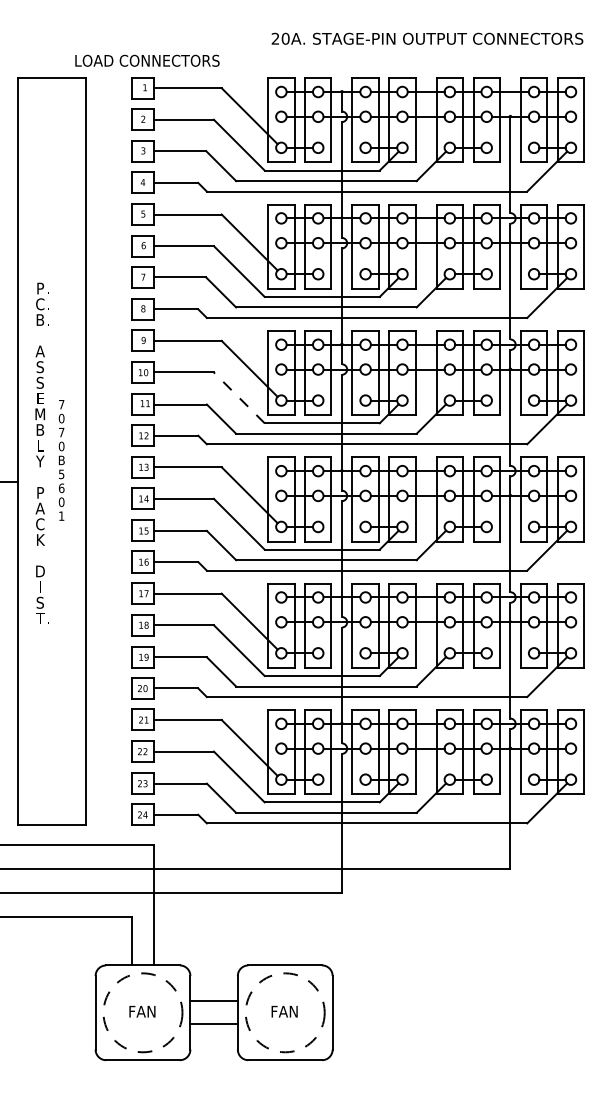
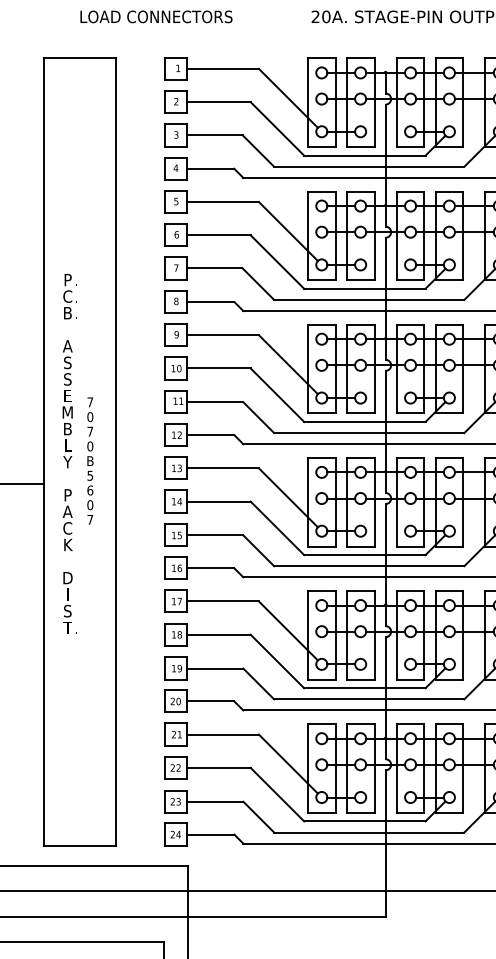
text: (147, 60) -> (156, 16), moved
line: (239, 397) -> (277, 394), dashed -> solid
text: (61, 515) -> (90, 519), 1 -> 7

